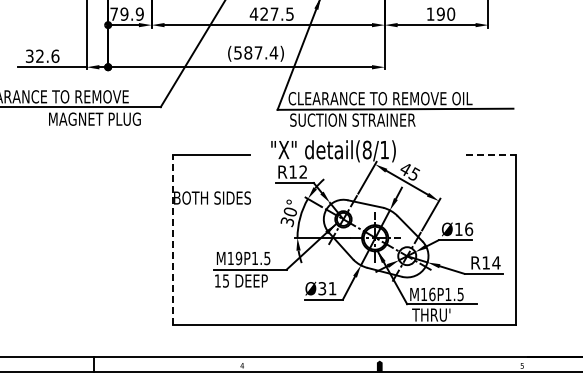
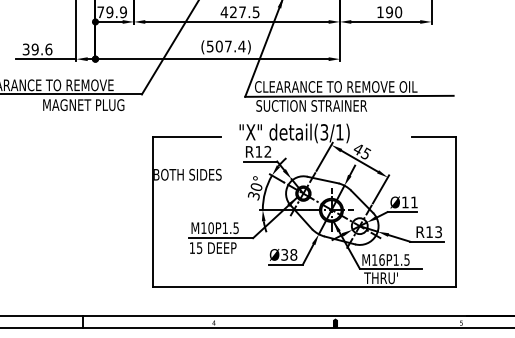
text: (248, 52) -> (219, 46), (587.4) -> (507.4)
text: (39, 55) -> (34, 48), 32.6 -> 39.6
text: (366, 149) -> (323, 131), detail(8/1) -> detail(3/1)
line: (491, 154) -> (434, 136), dashed -> solid
text: (469, 229) -> (414, 202), Ø16 -> Ø11
line: (172, 239) -> (152, 211), dashed -> solid
text: (238, 258) -> (210, 228), M19P1.5 -> M10P1.5
text: (496, 262) -> (438, 231), R14 -> R13
text: (332, 288) -> (293, 254), Ø31 -> Ø38

